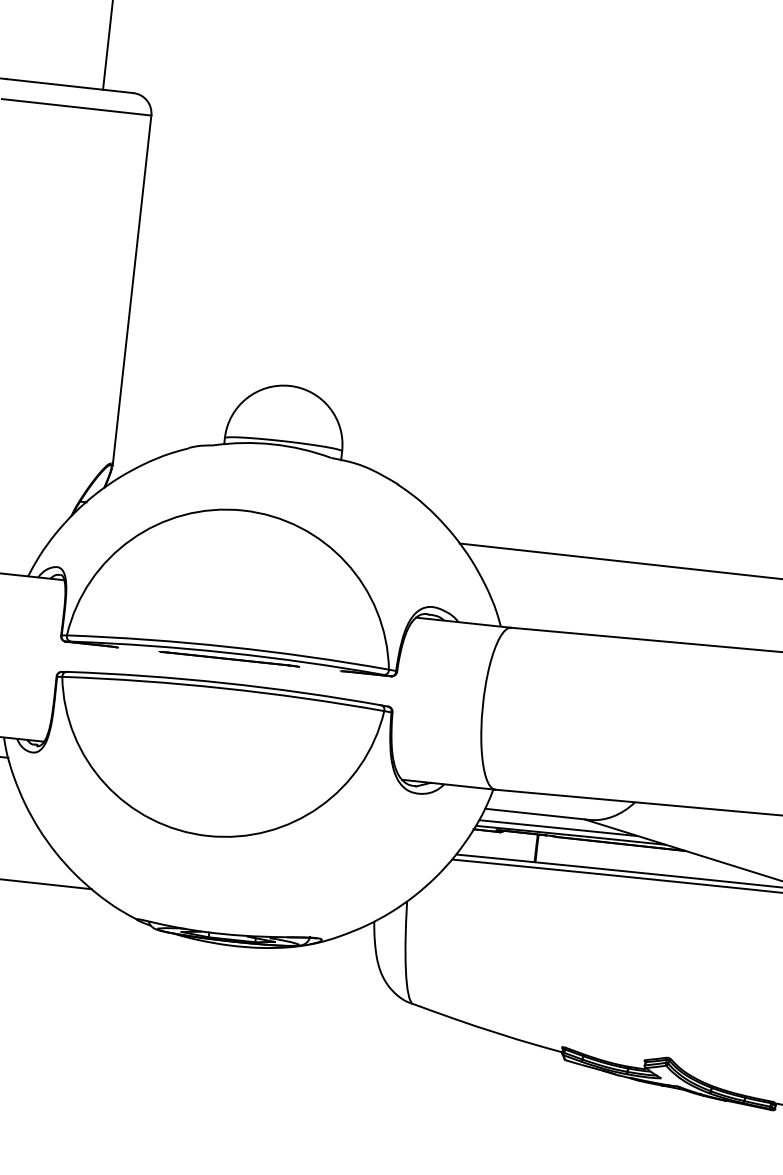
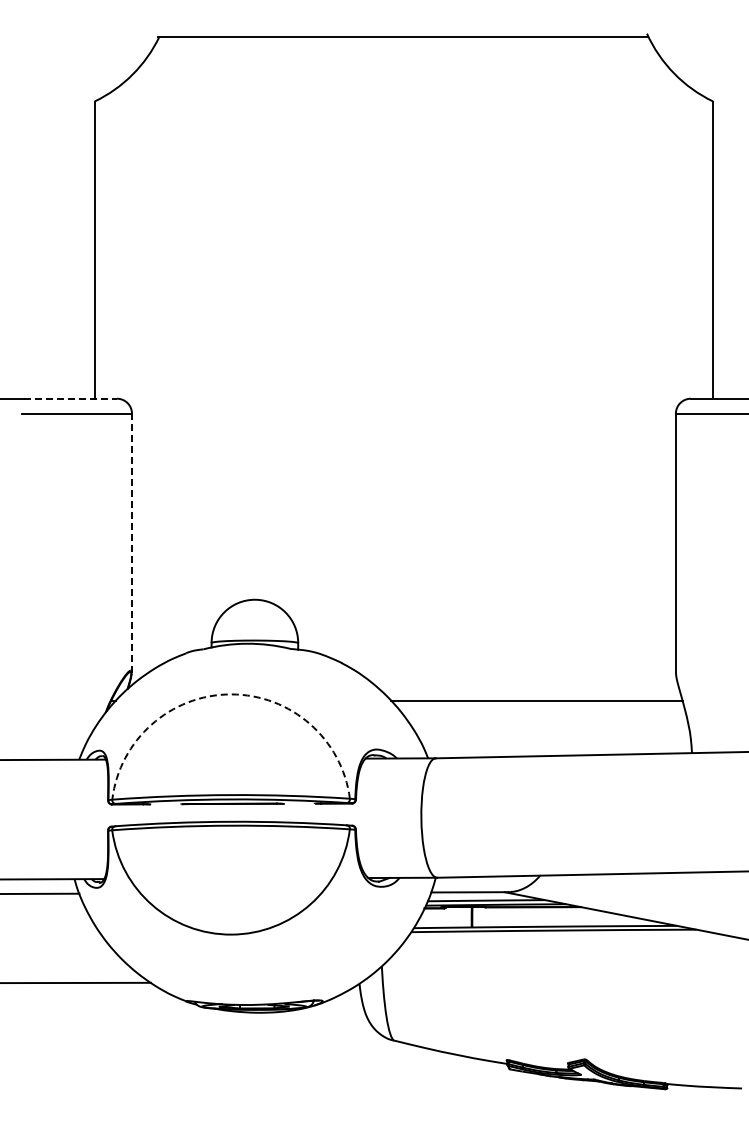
line: (70, 85) -> (70, 398), solid -> dashed
line: (131, 289) -> (131, 542), solid -> dashed
arc: (242, 510) -> (230, 694), solid -> dashed

